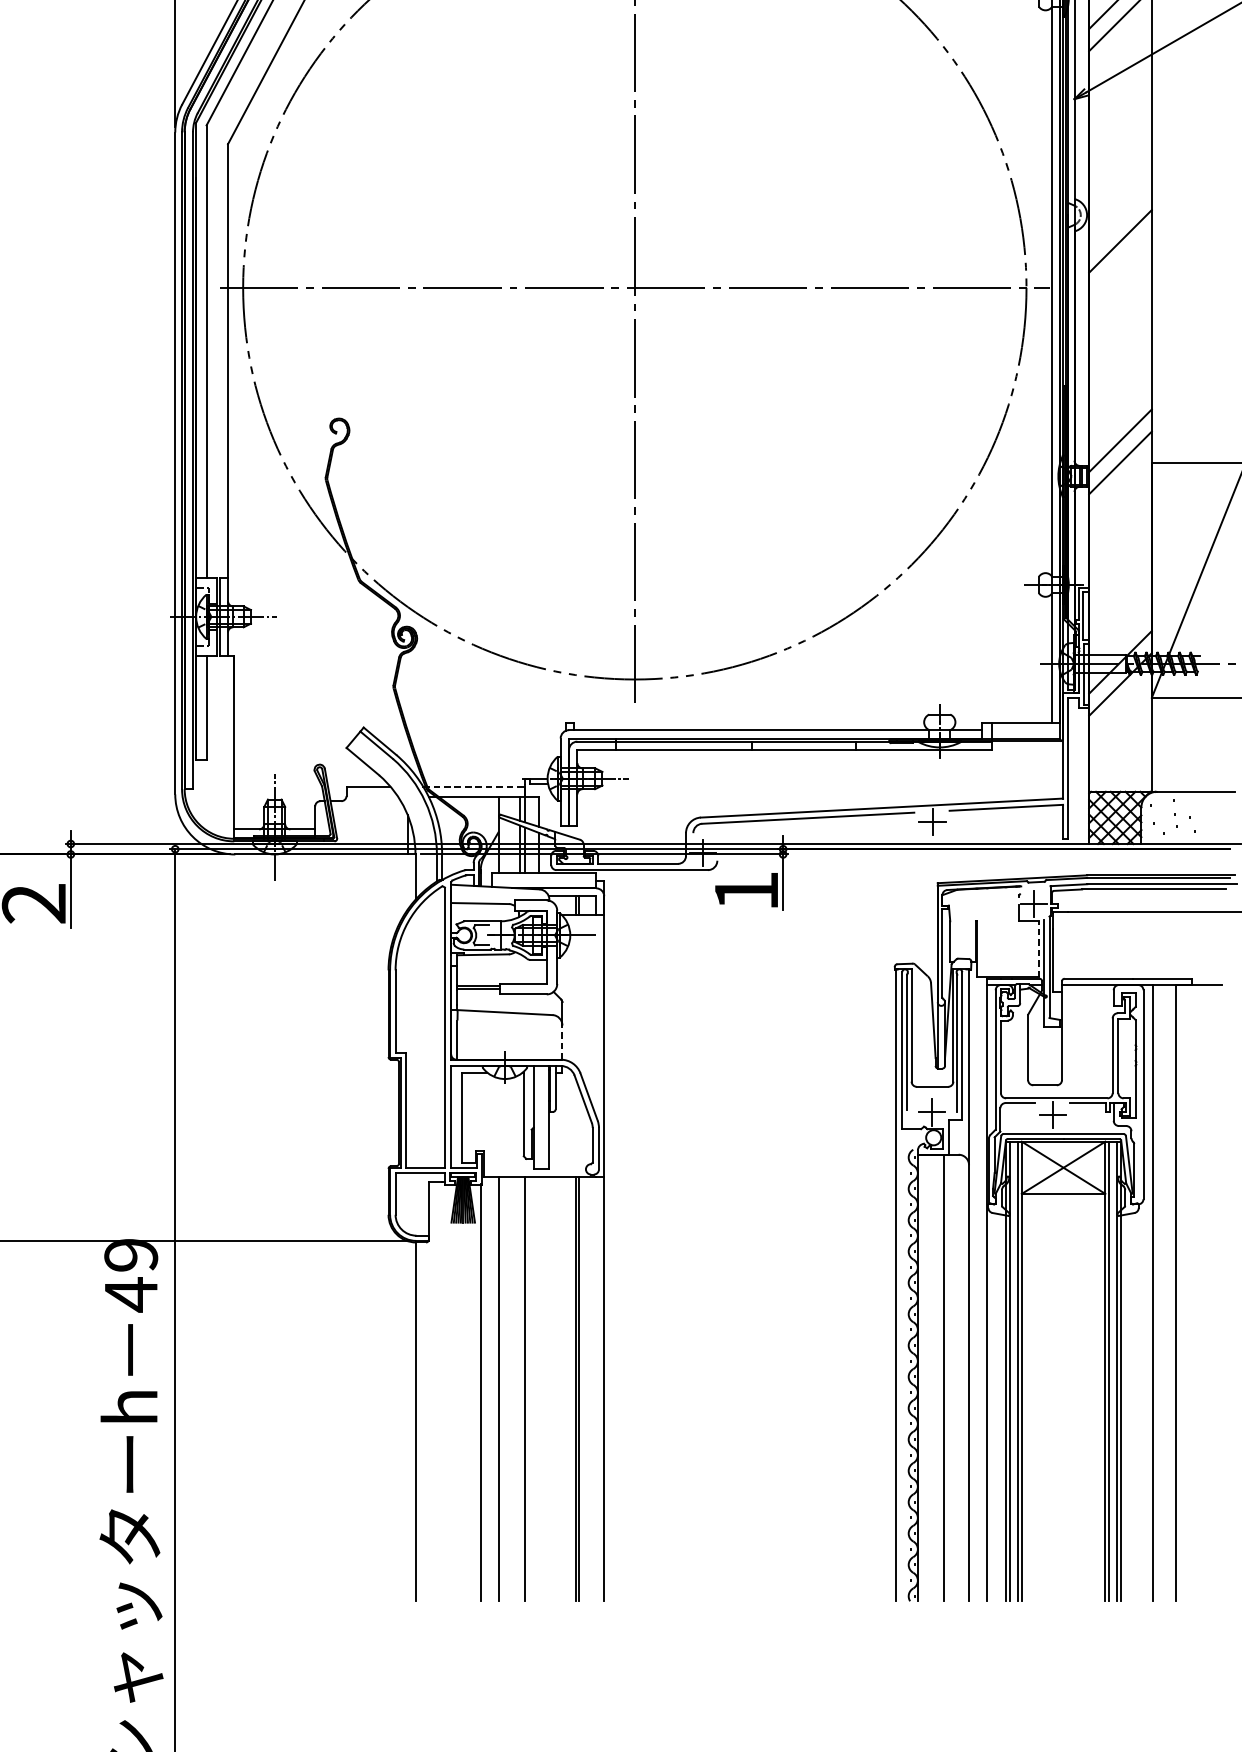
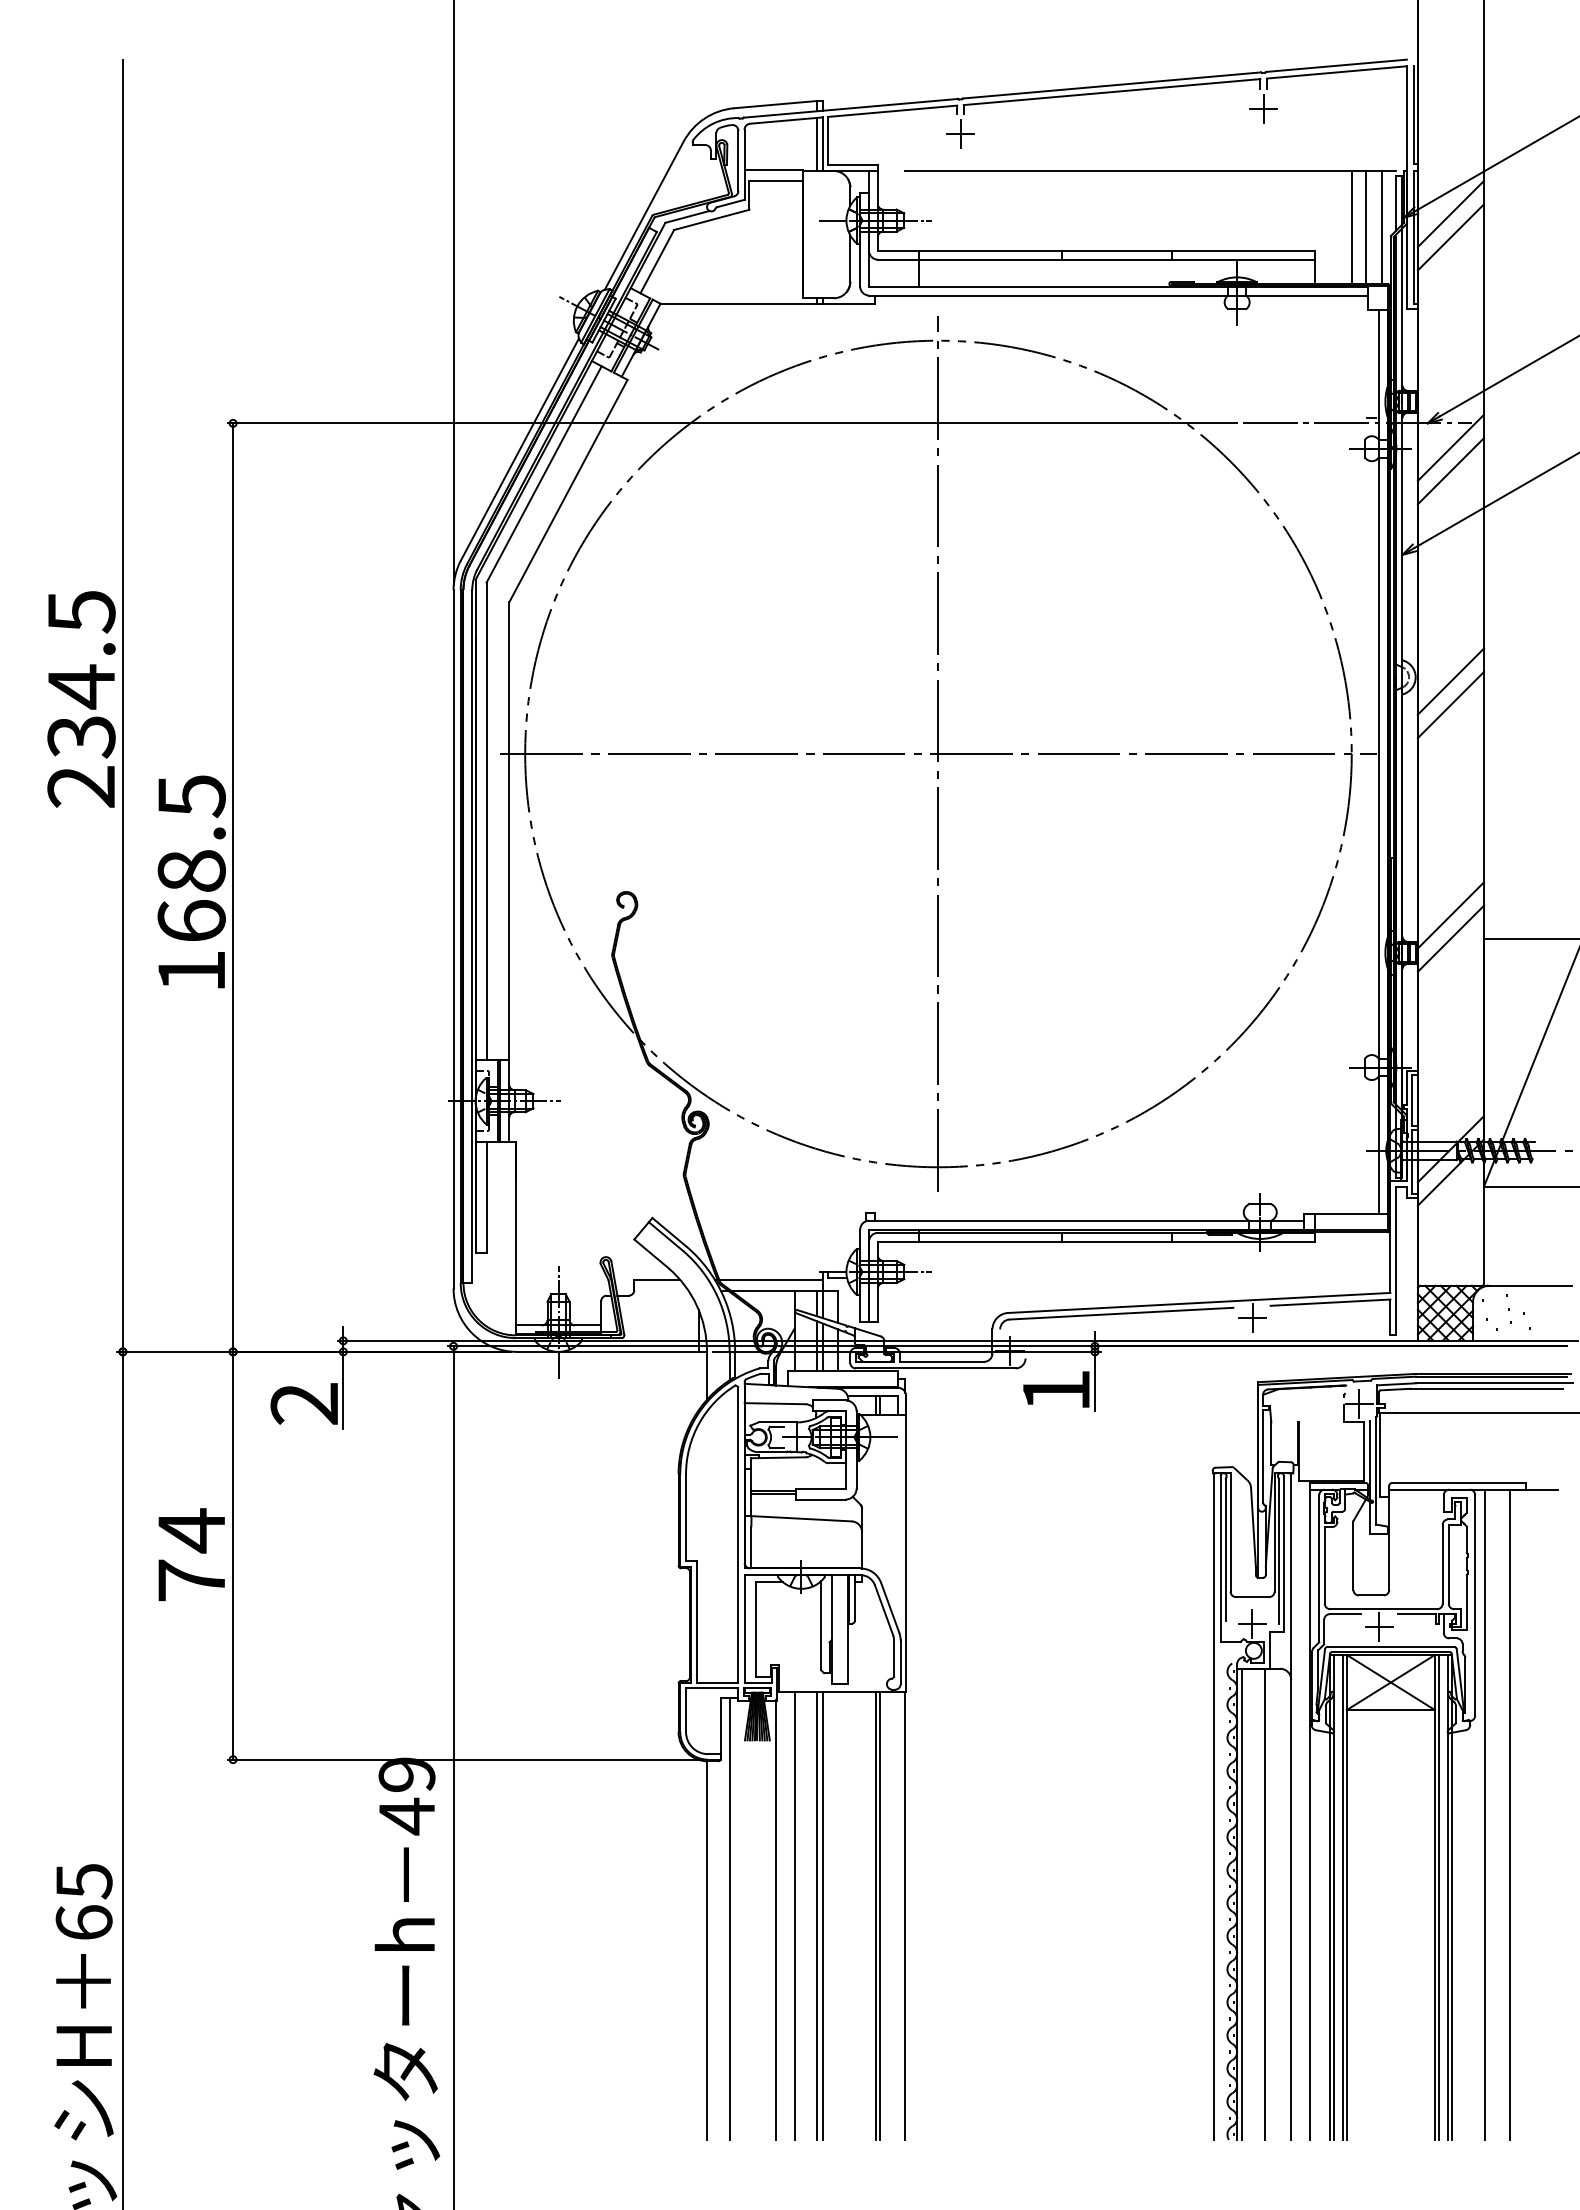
line: (1120, 219) -> (1450, 681), added
line: (473, 786) -> (768, 1280), dashed -> solid
line: (1038, 948) -> (1364, 1451), dashed -> solid
line: (562, 1041) -> (862, 1549), dashed -> solid
line: (922, 1377) -> (1241, 1903), added
line: (520, 1388) -> (817, 1915), added
line: (436, 1391) -> (729, 1918), added

